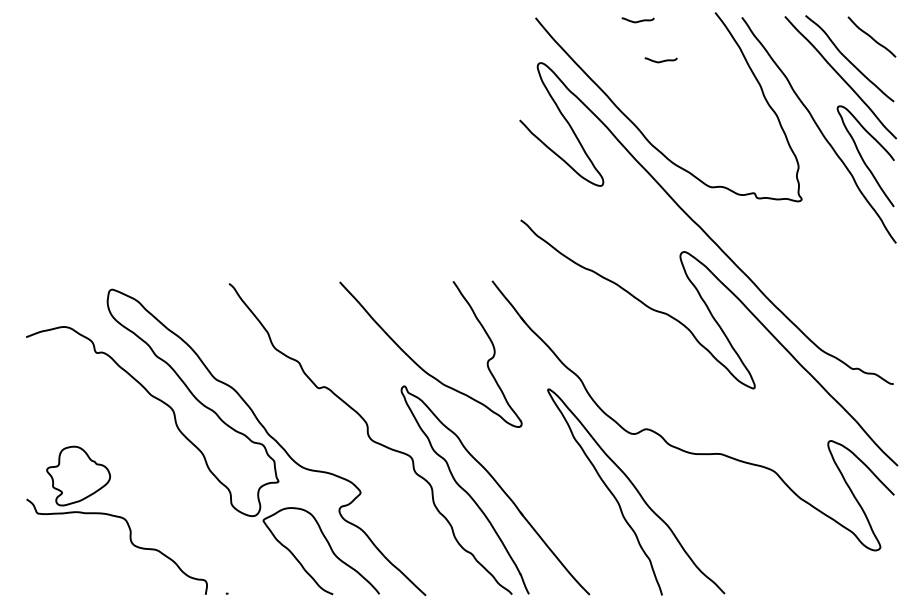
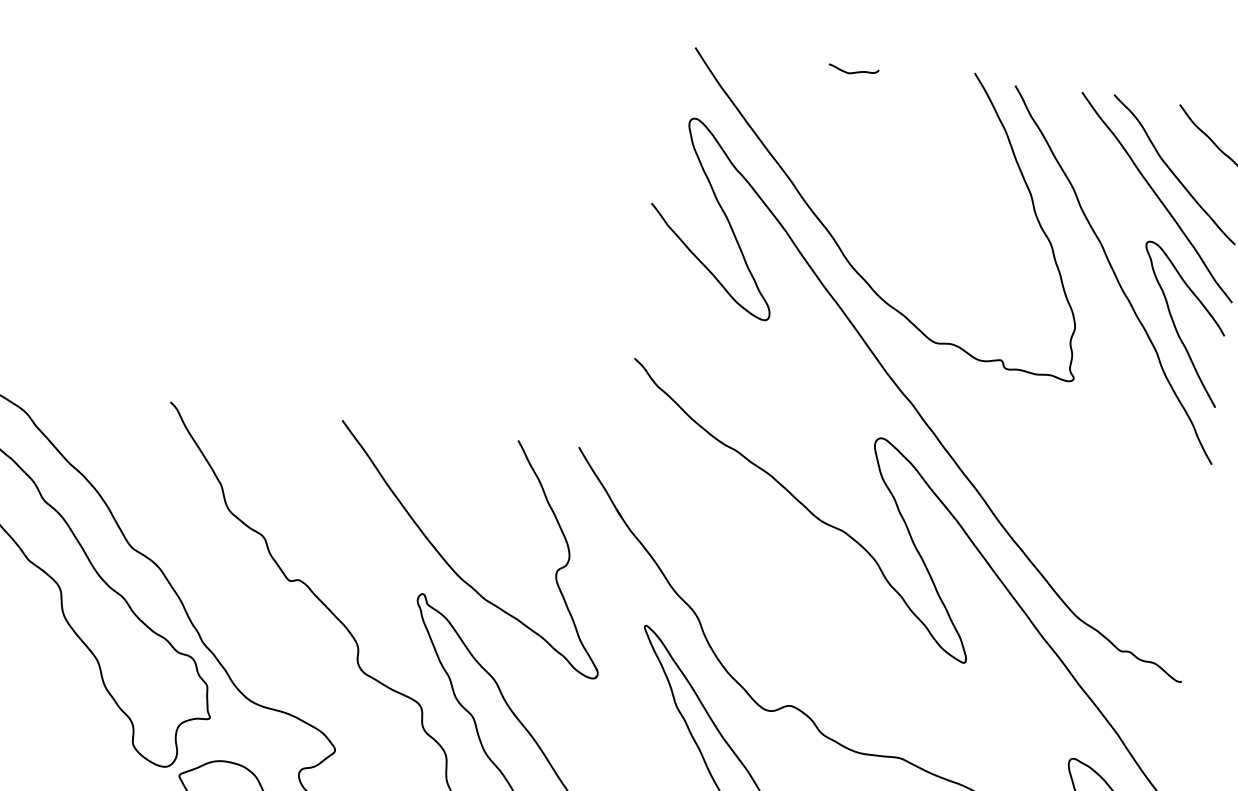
curve: (661, 60) -> (882, 137), removed

